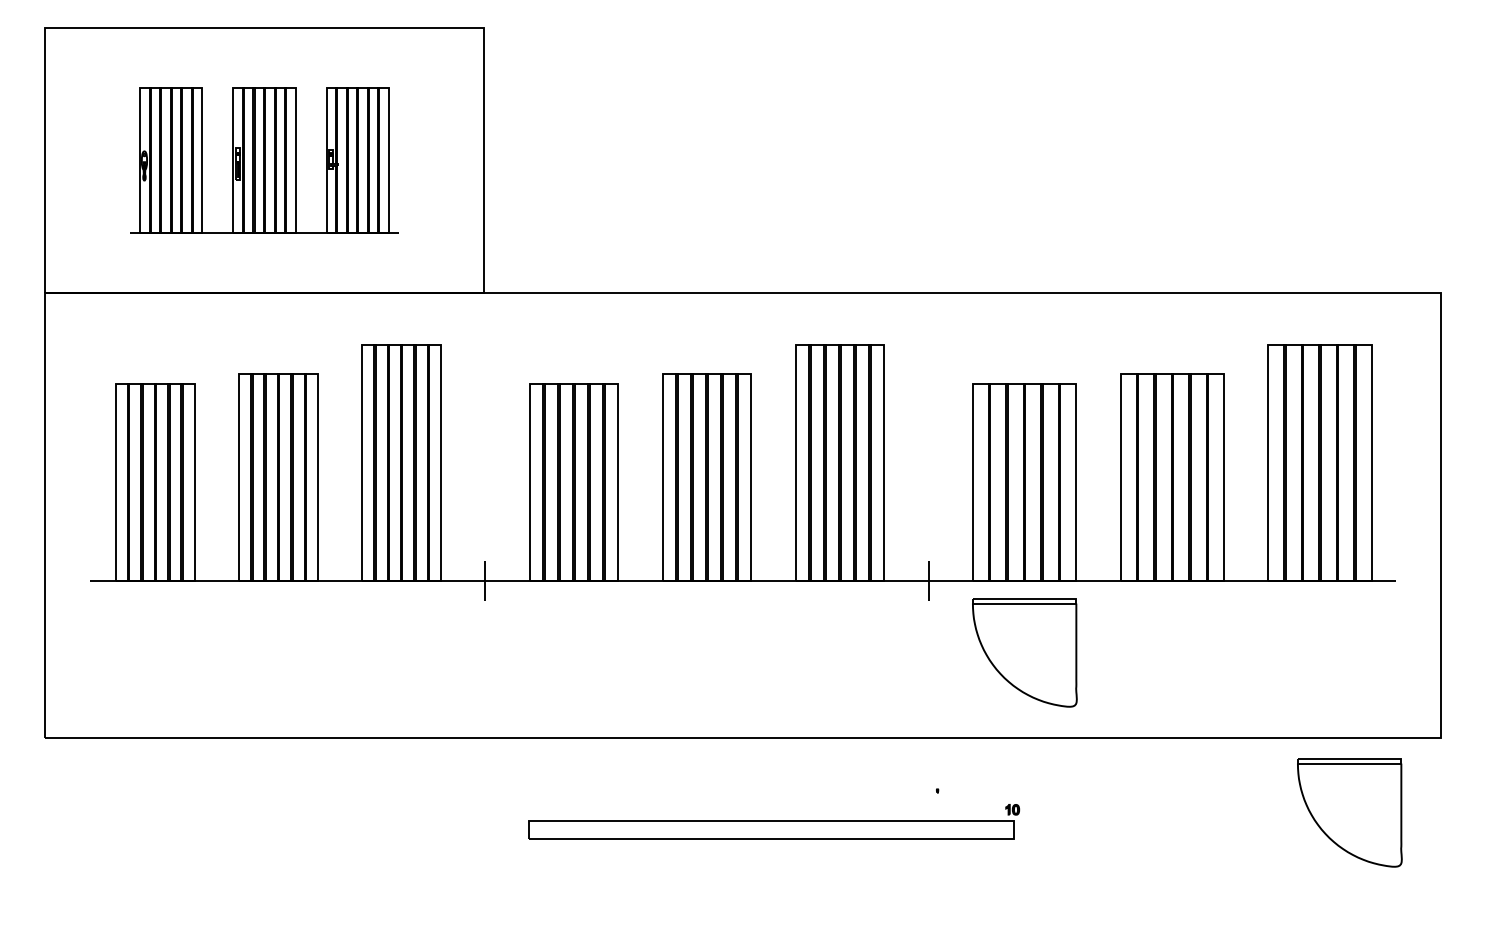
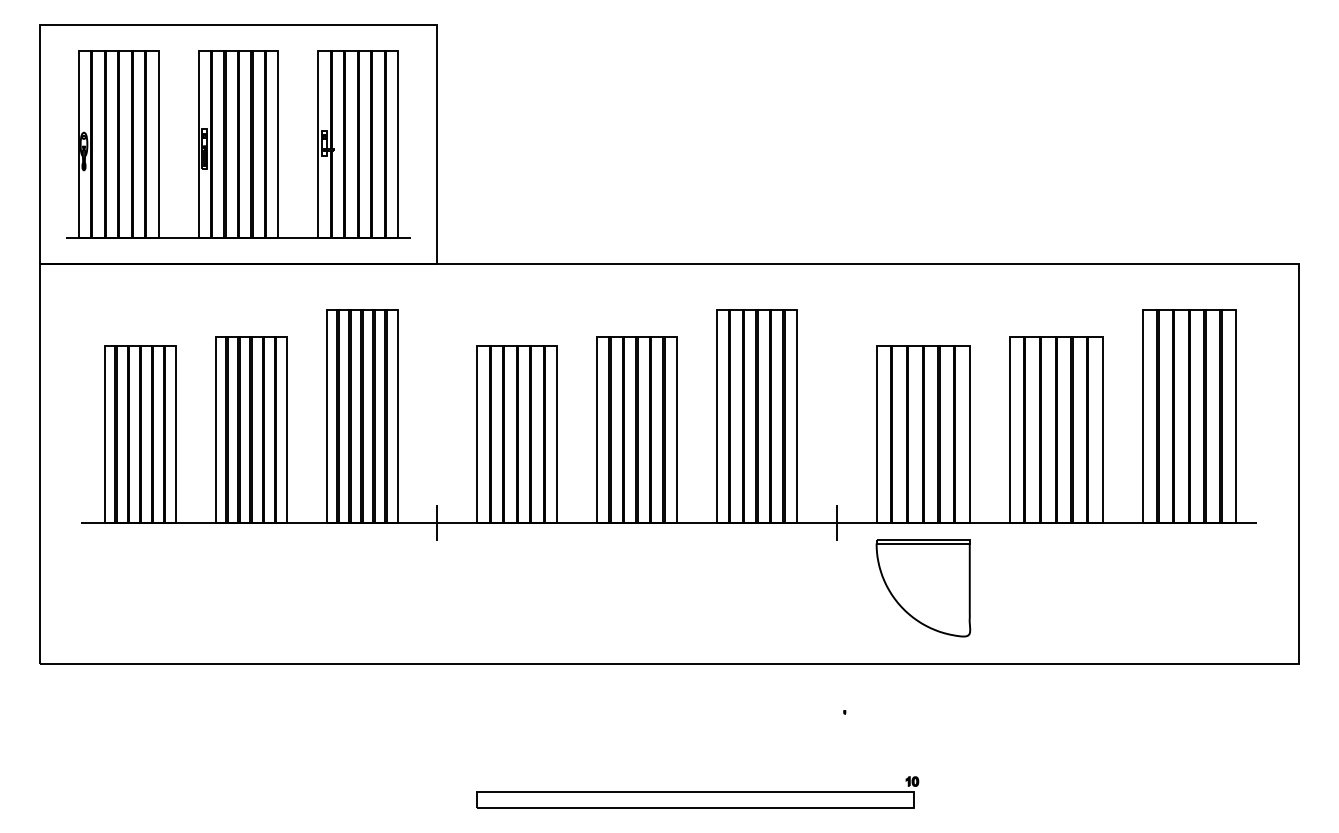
part: (264, 160) -> (238, 144), size x1.43
part: (1349, 812) -> (1215, 731), removed
part: (774, 821) -> (697, 792), moved

